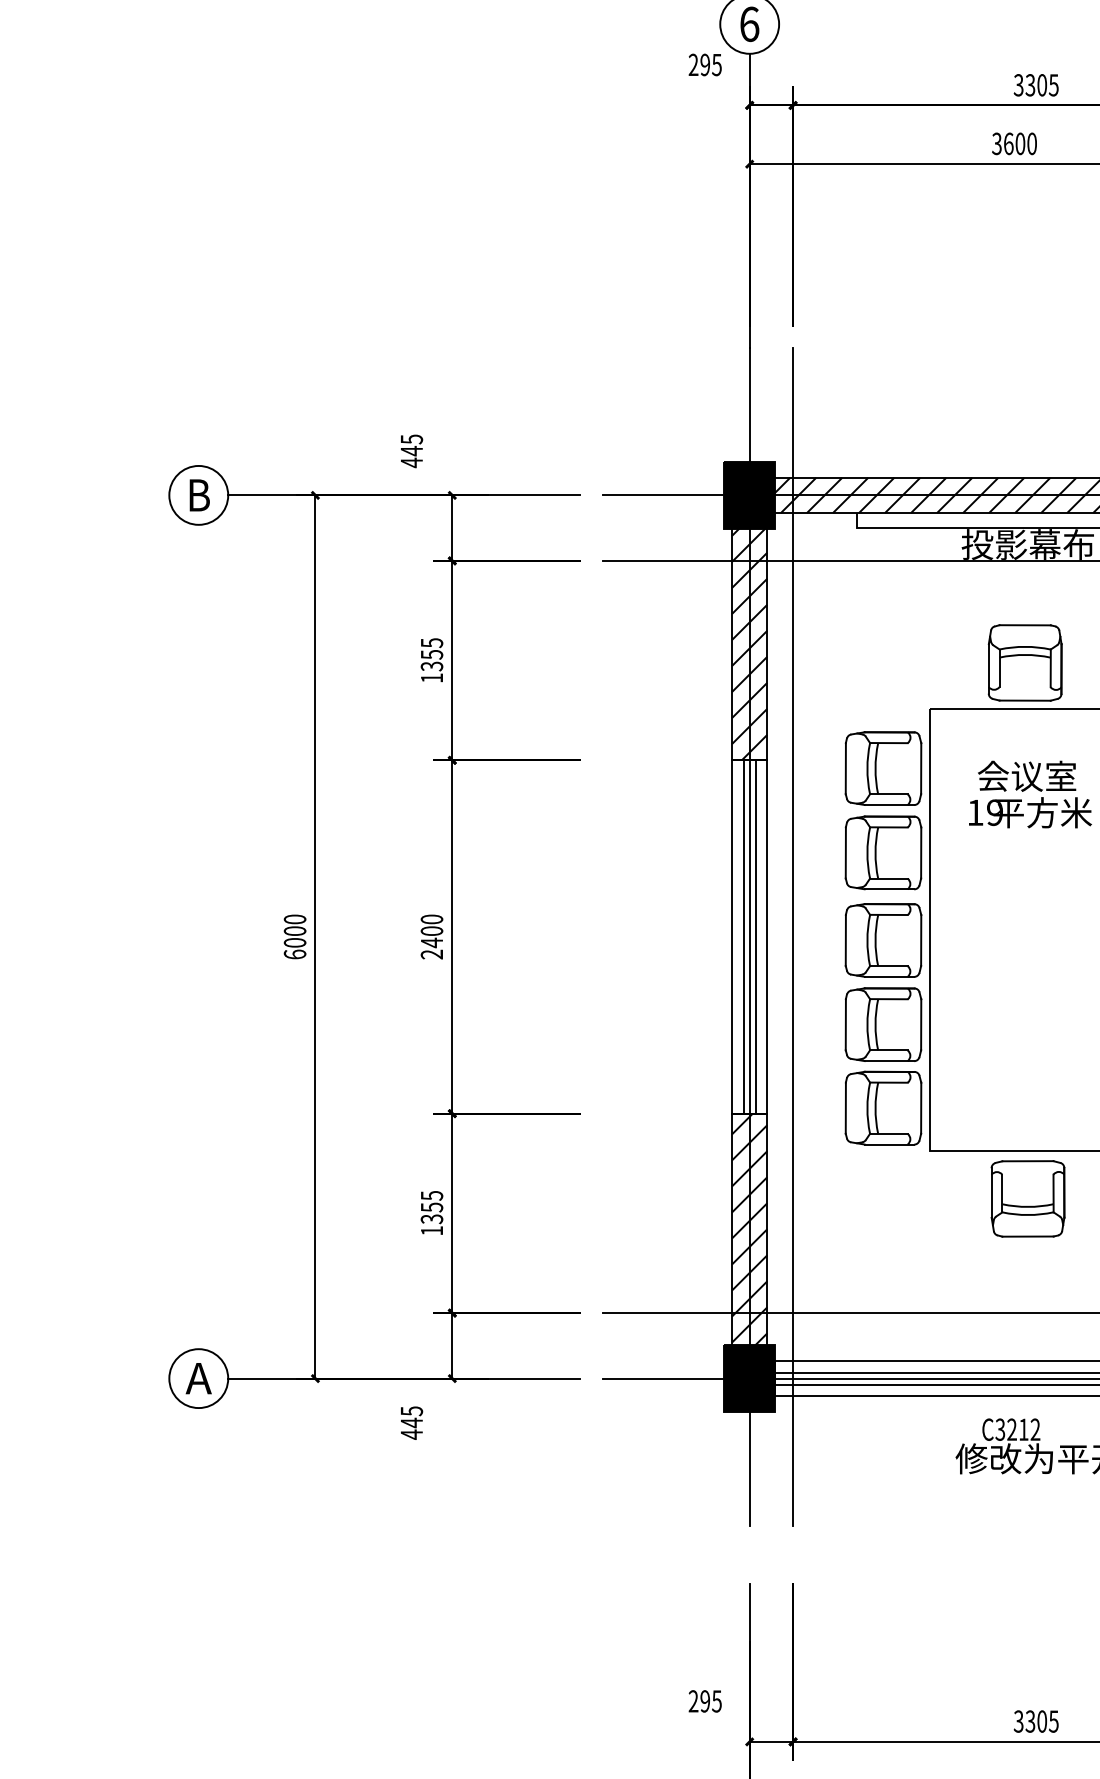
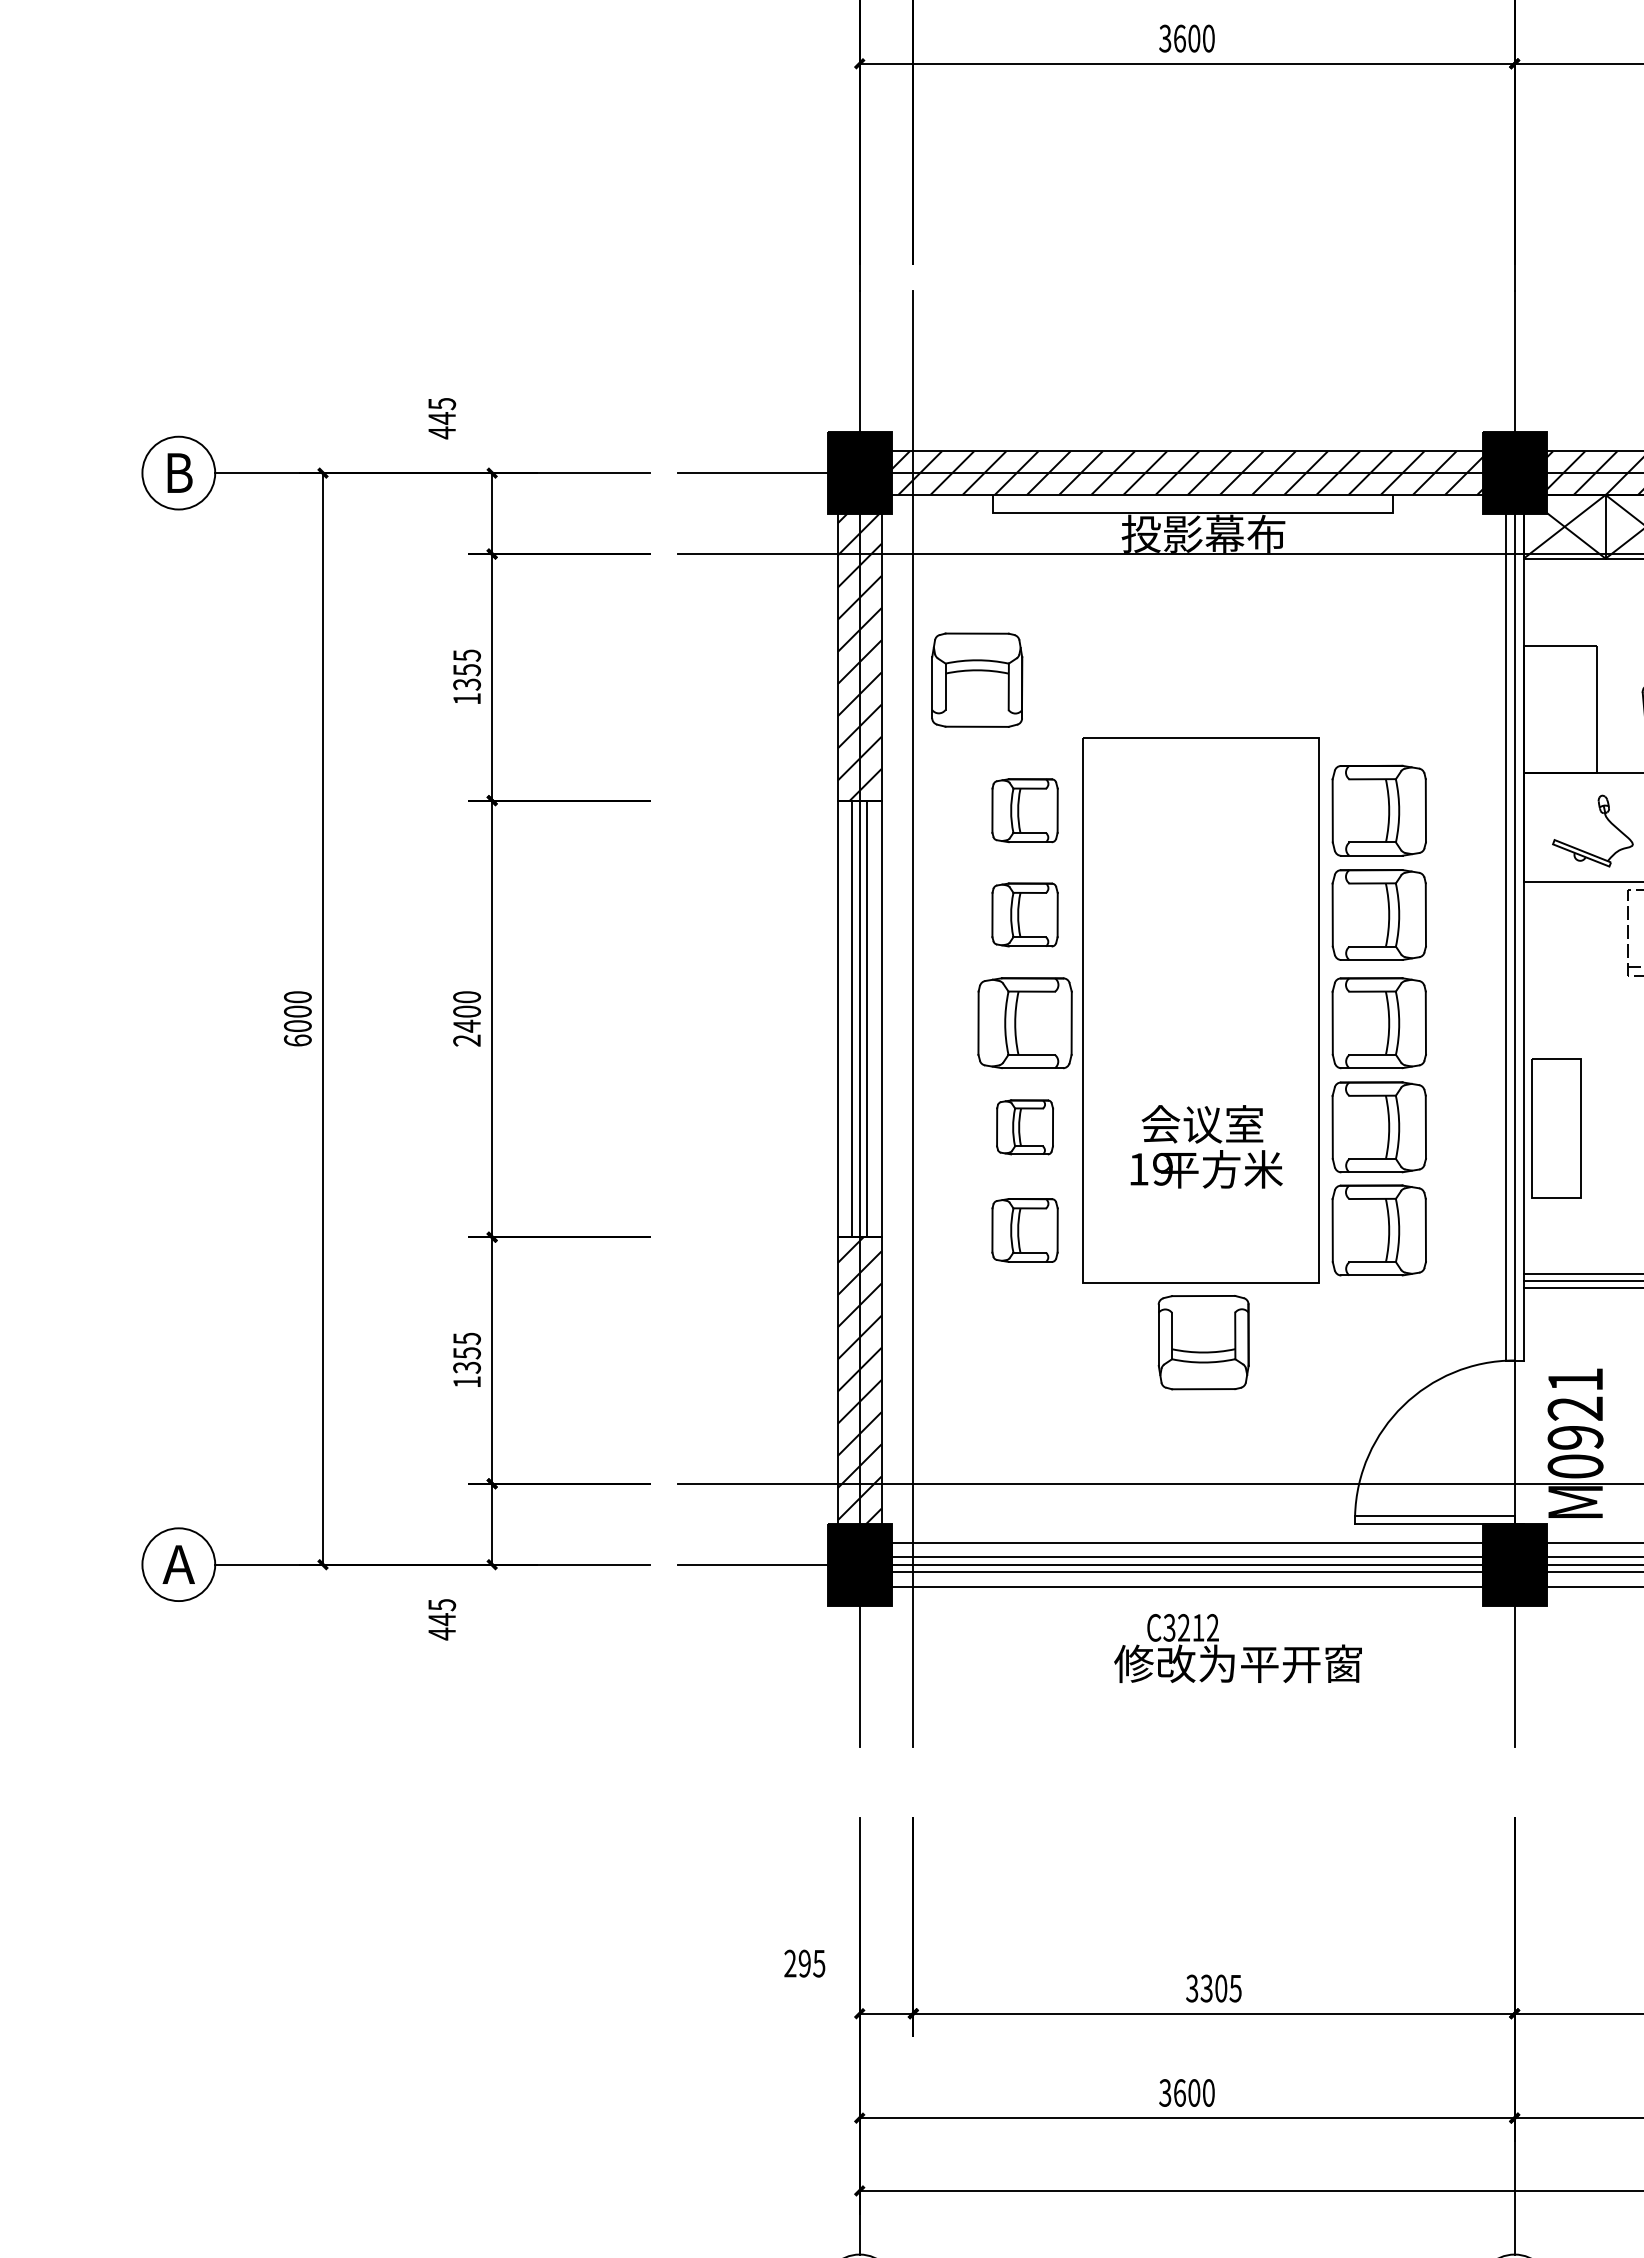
part: (1025, 662) -> (977, 679), moved
part: (883, 768) -> (1024, 810), size x0.7
text: (1030, 794) -> (1206, 1146), moved
part: (883, 852) -> (1024, 914), size x0.7
part: (883, 1024) -> (1024, 1127), size x0.6
part: (883, 1108) -> (1024, 1230), size x0.7

